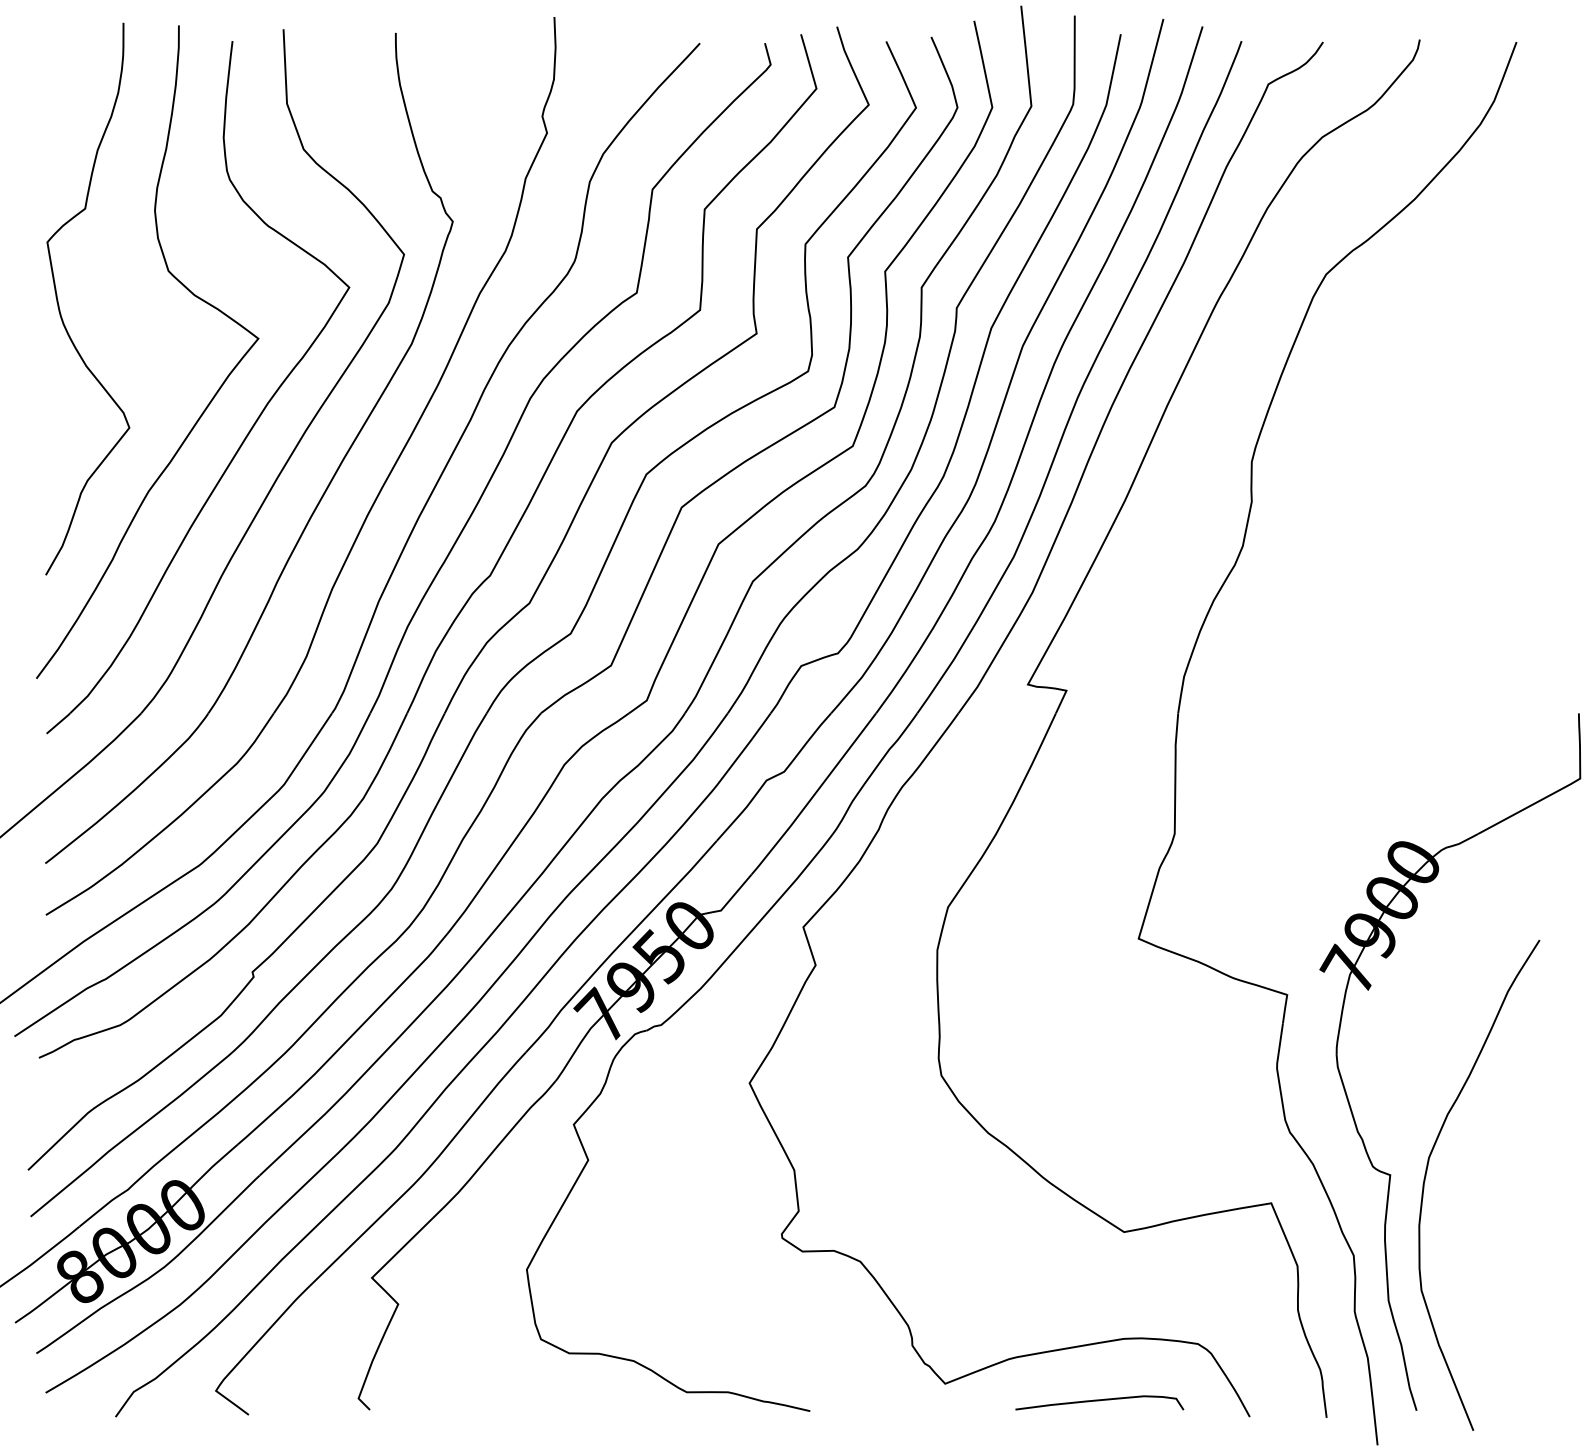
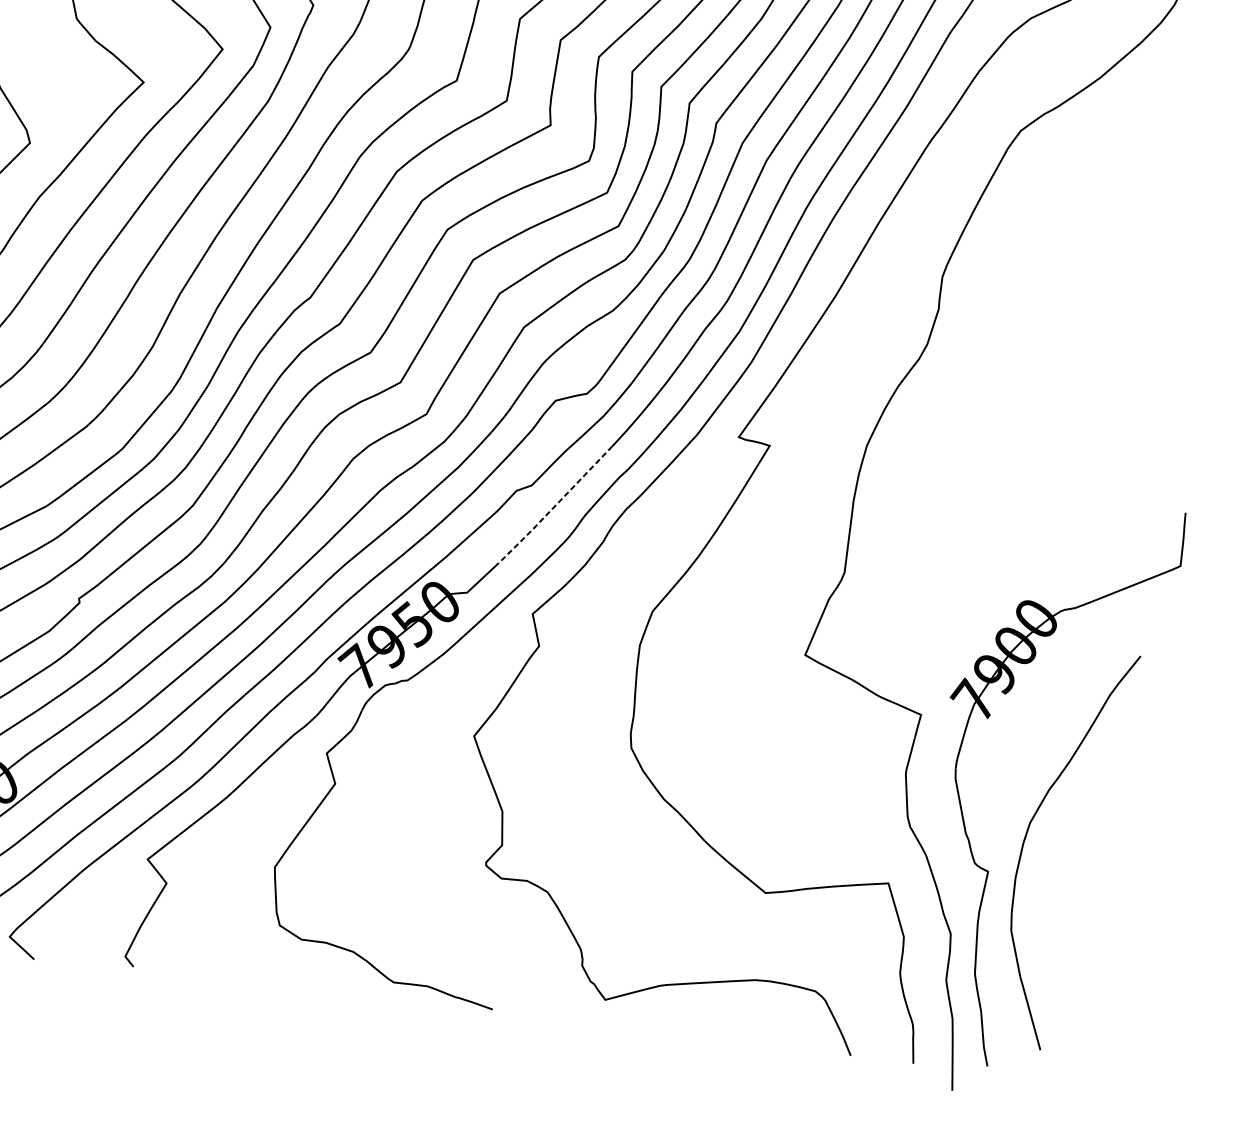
line: (813, 795) -> (553, 507), solid -> dashed
curve: (1427, 1171) -> (1027, 834), moved
curve: (1099, 1401) -> (729, 1028), removed

